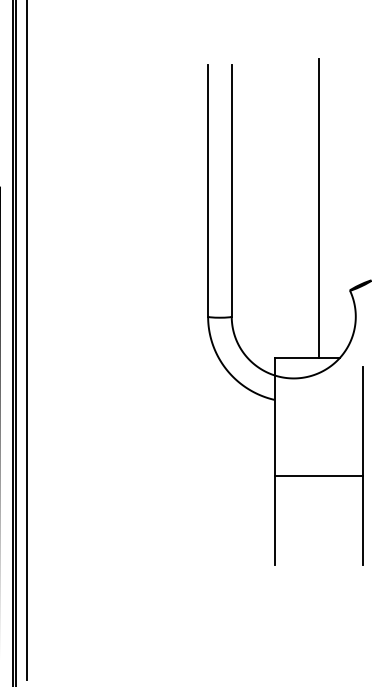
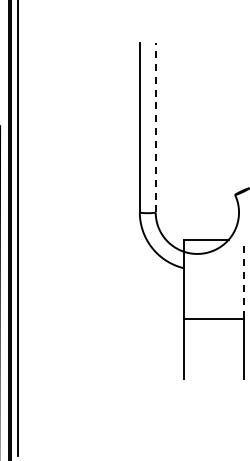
line: (231, 190) -> (155, 127), solid -> dashed
line: (319, 207) -> (214, 139), removed
line: (362, 420) -> (243, 282), solid -> dashed

